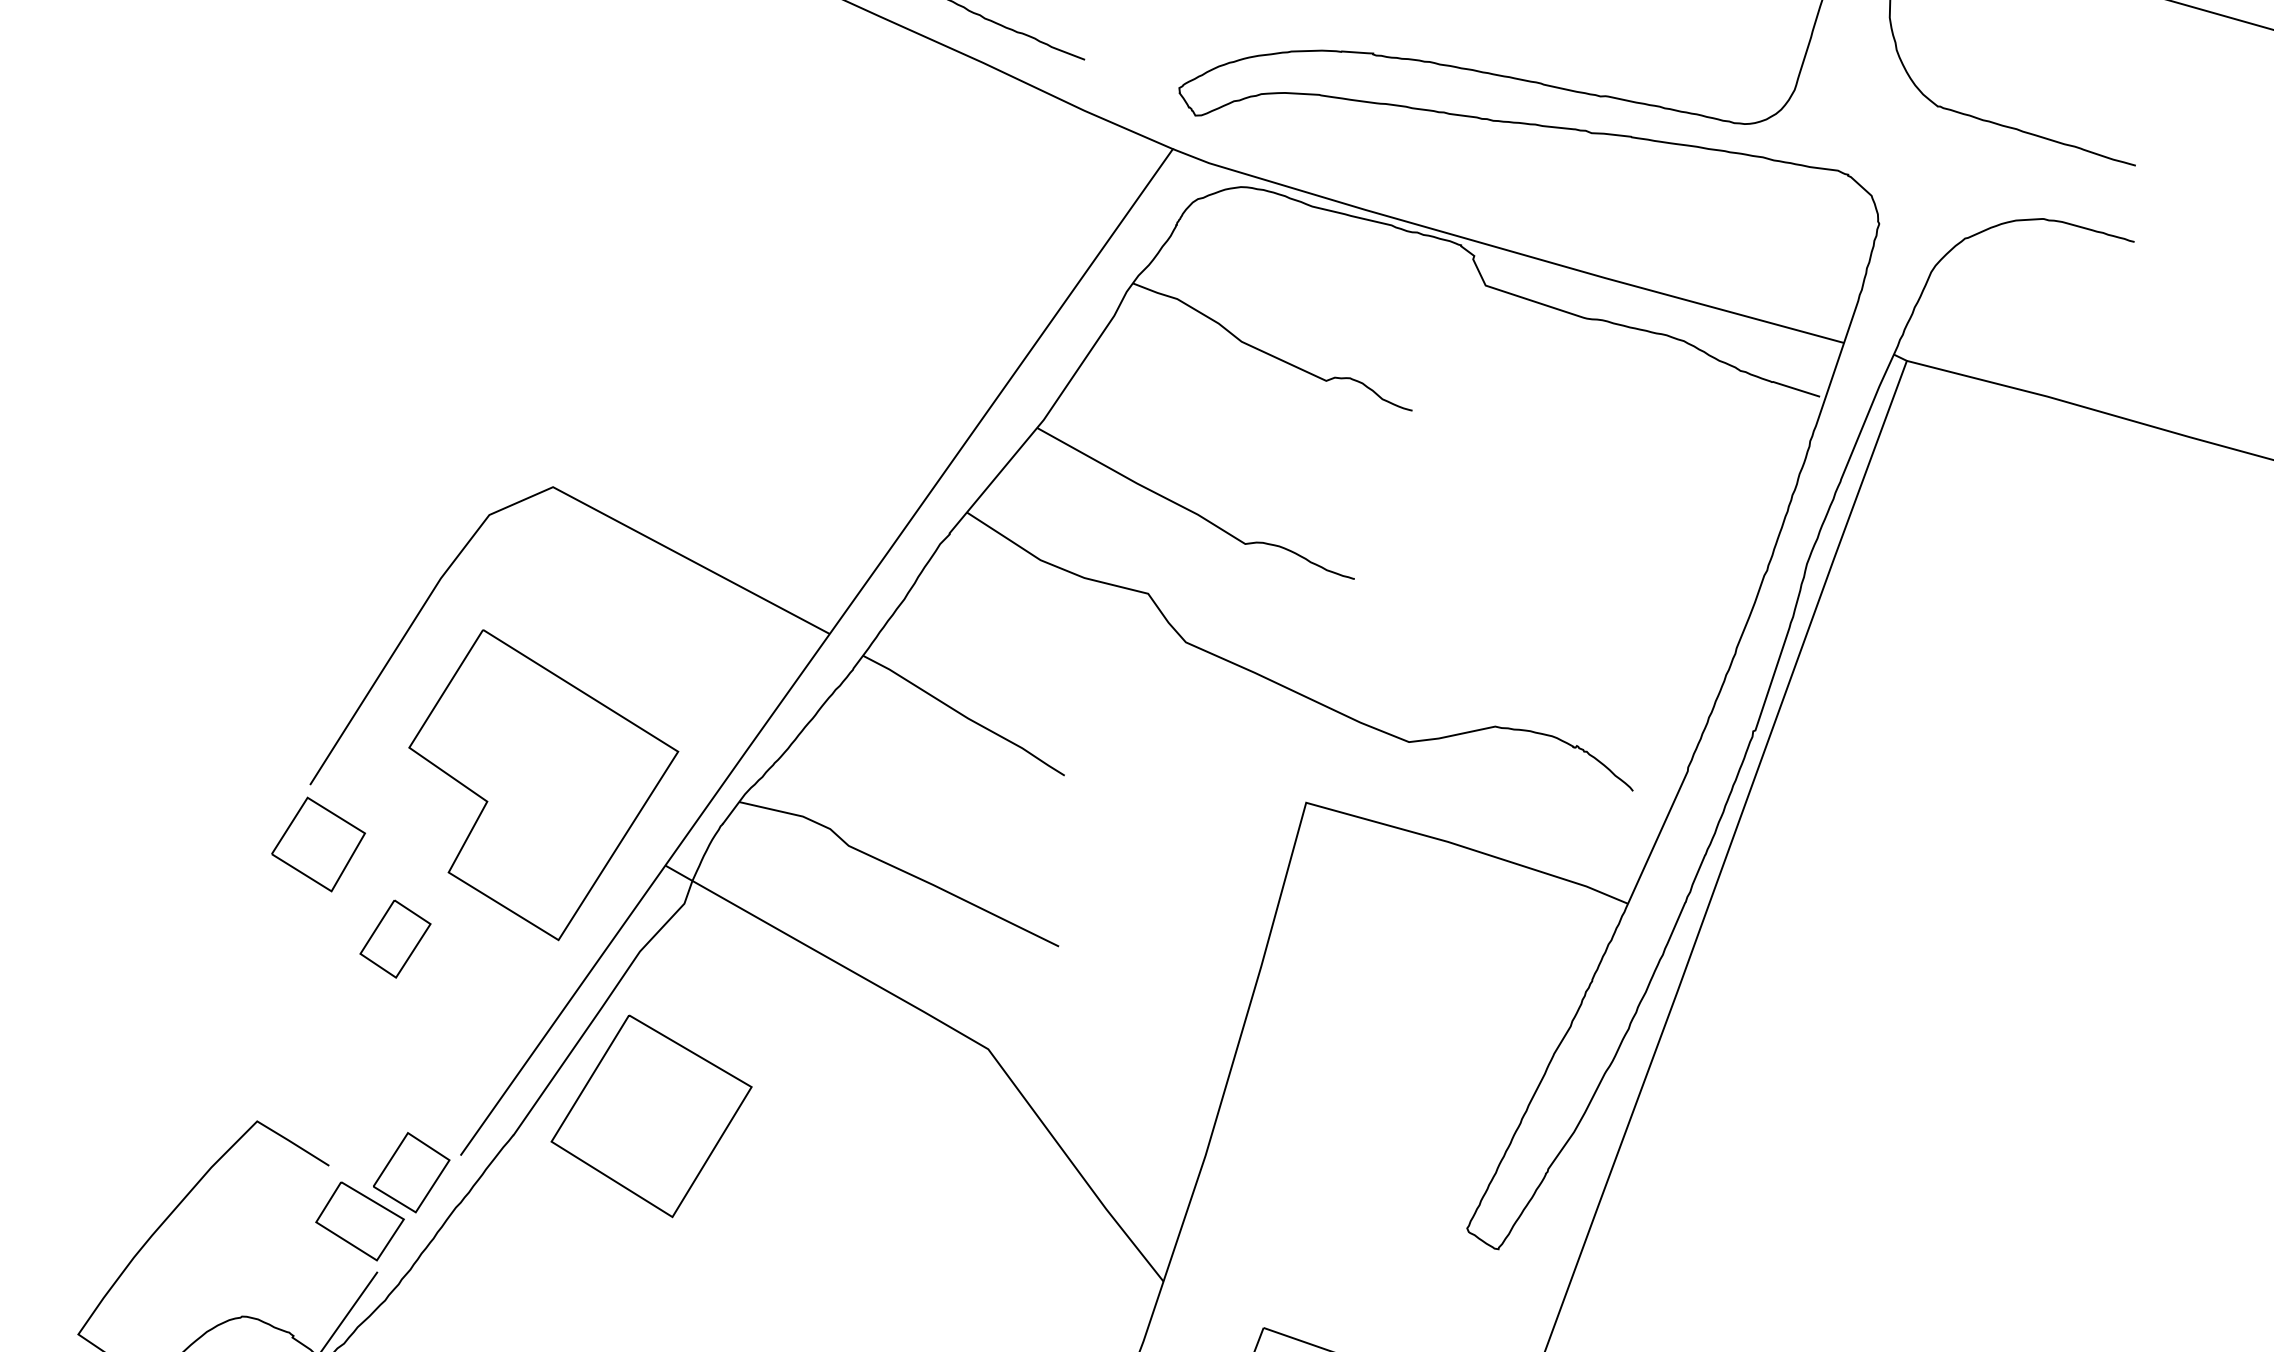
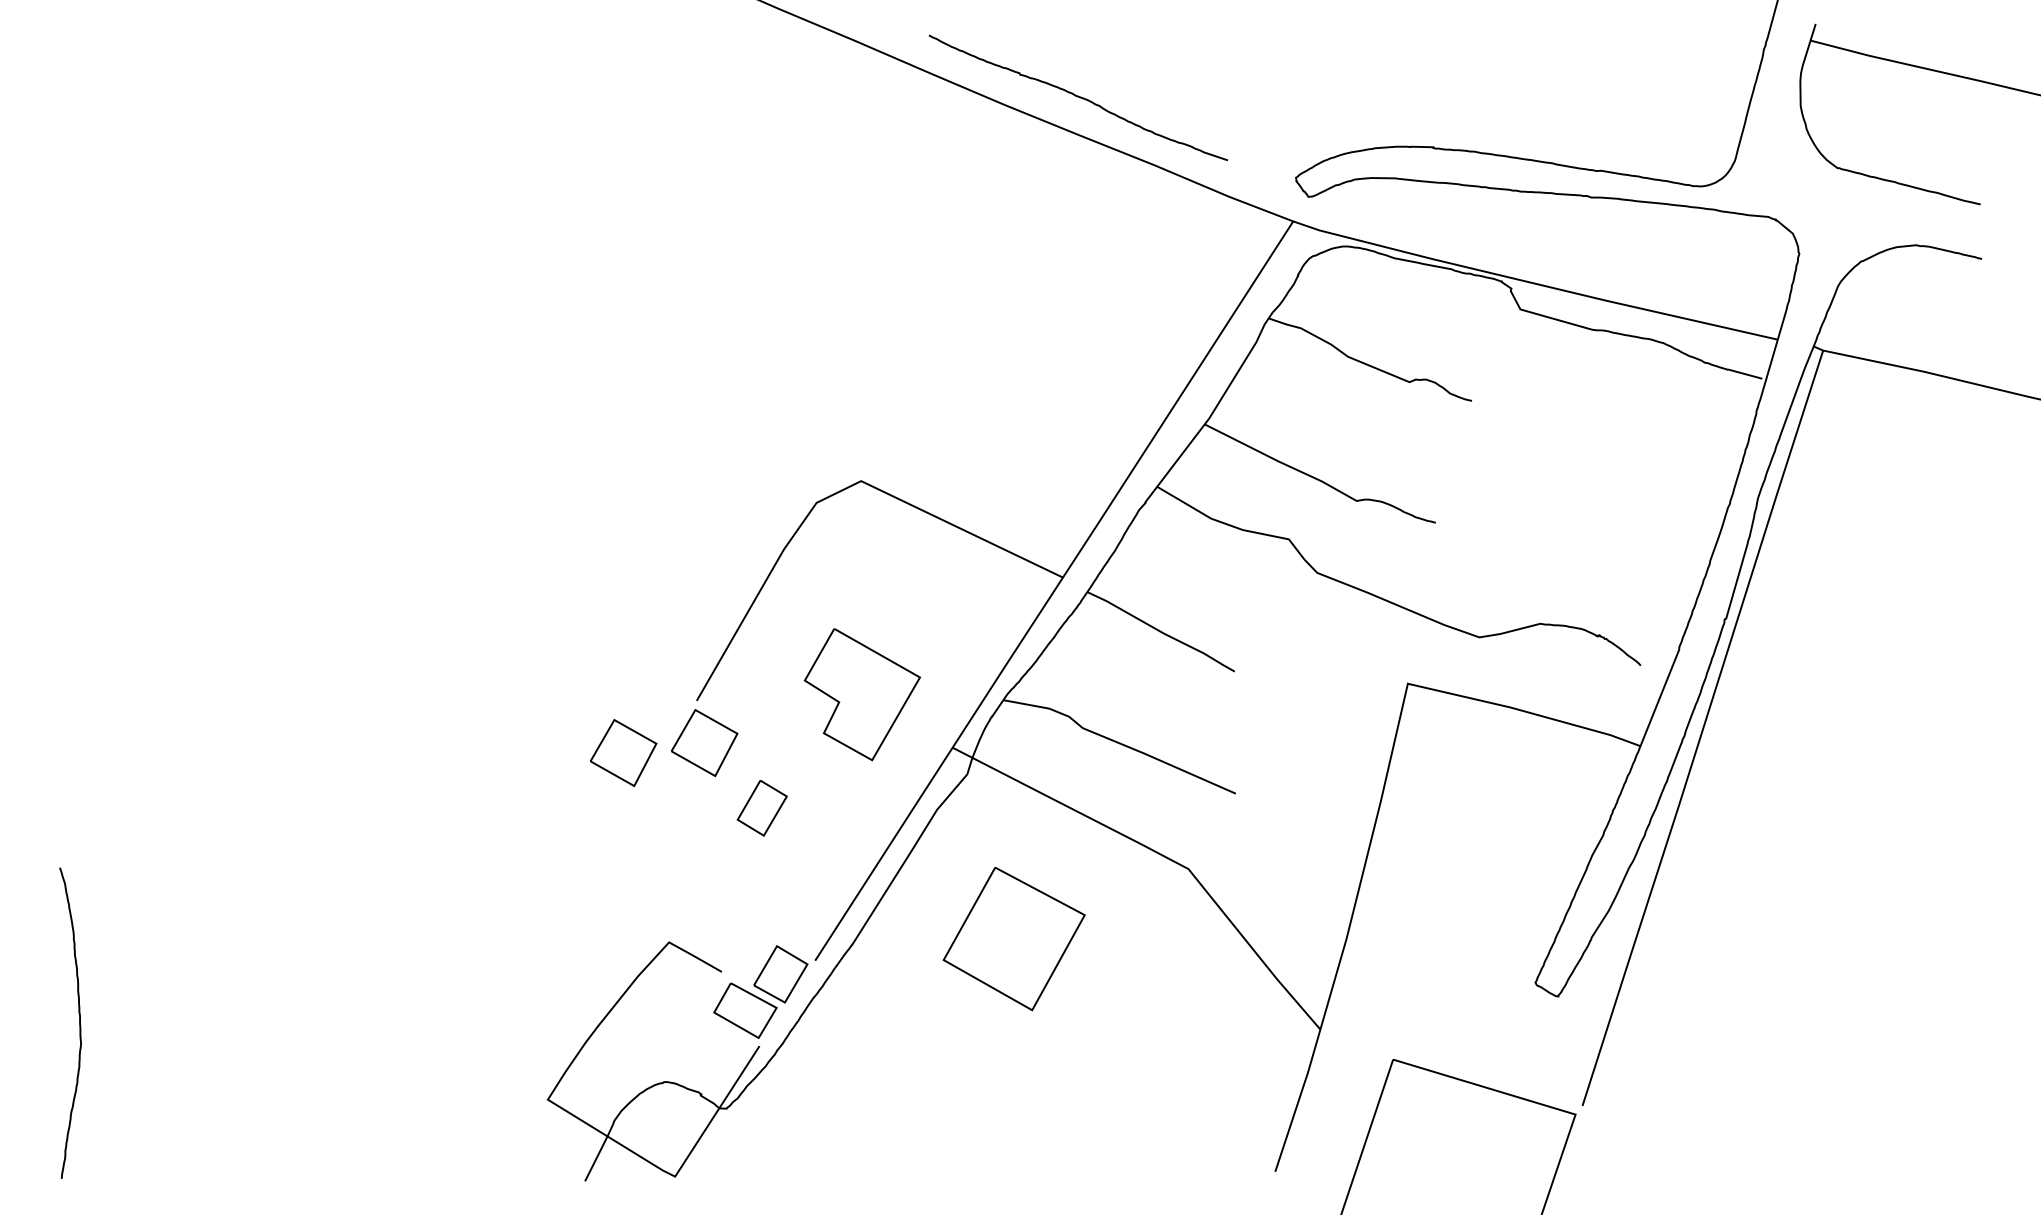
part: (542, 785) -> (862, 694), size x0.6
part: (204, 854) -> (623, 753), added
part: (650, 1116) -> (1013, 939), moved

